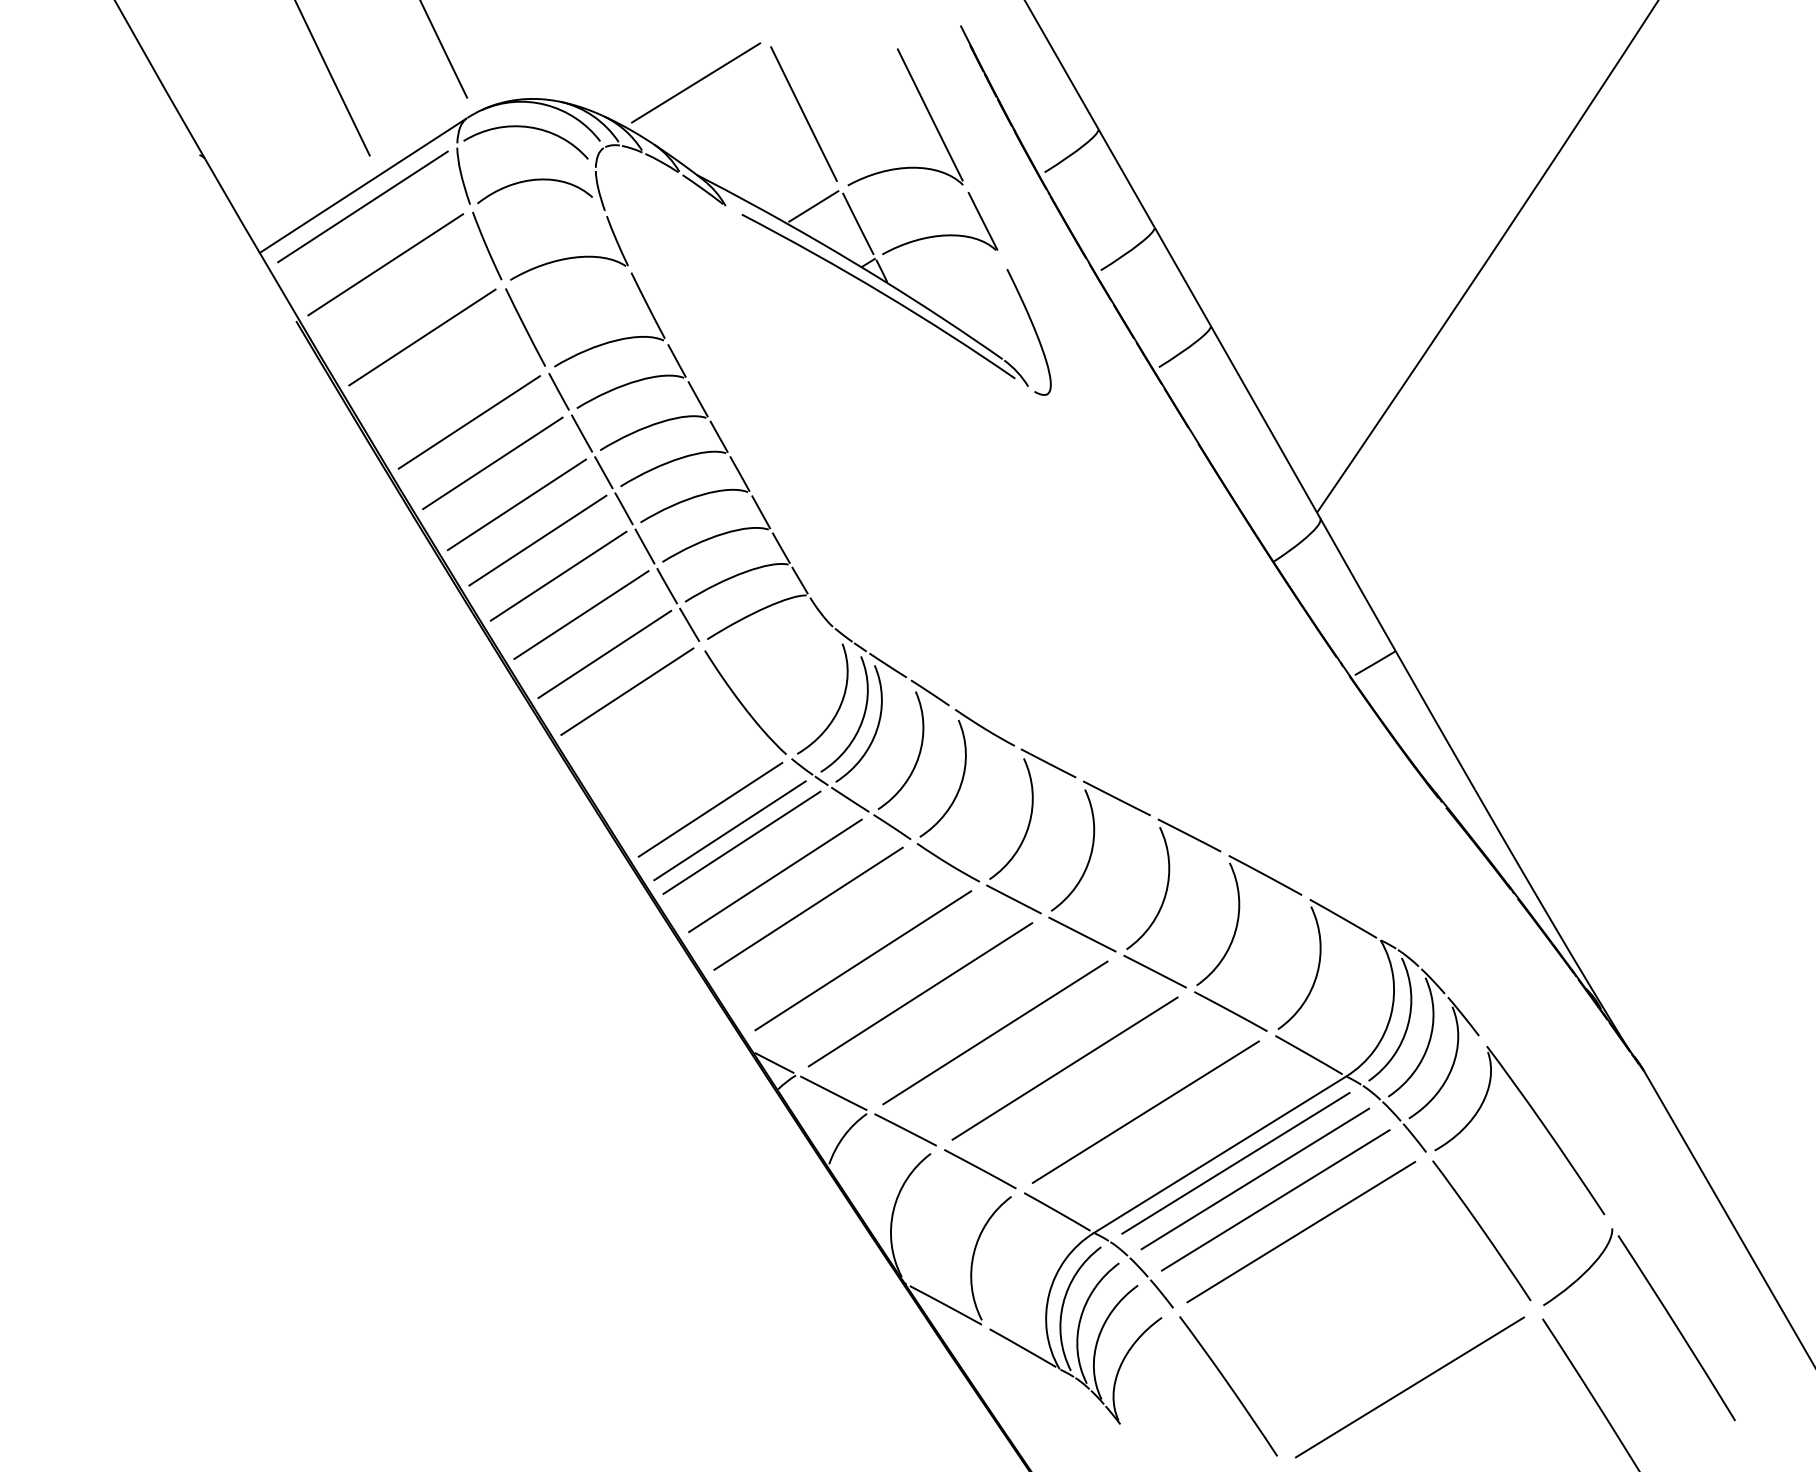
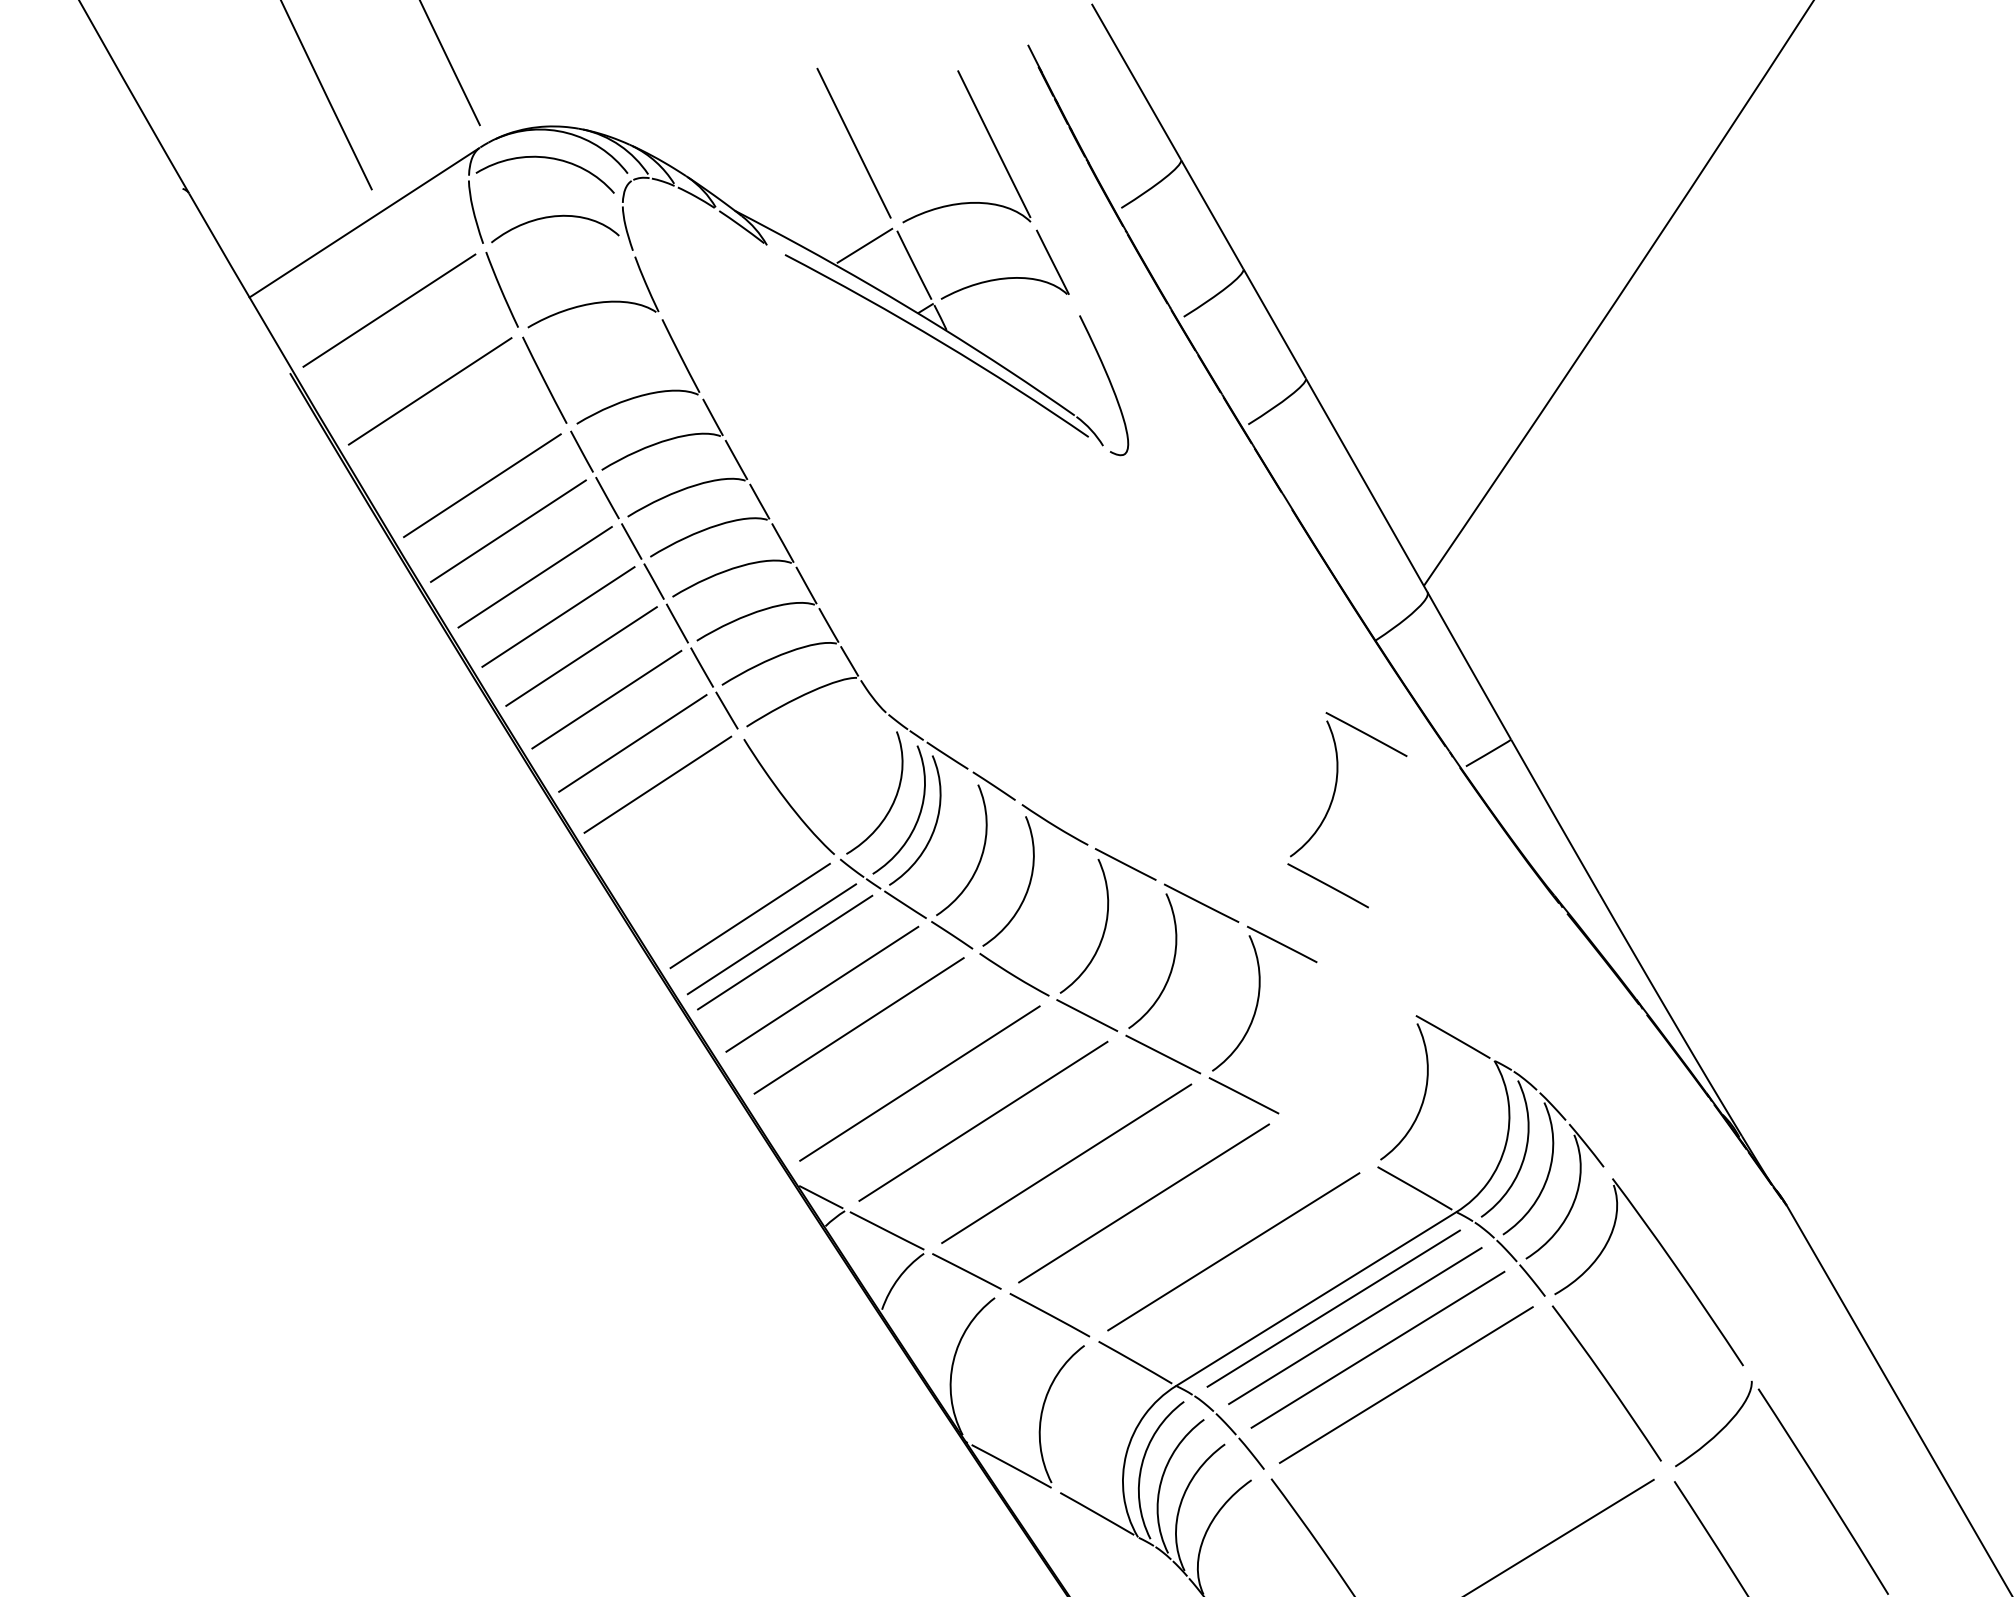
line: (696, 82) -> (734, 108), removed
line: (362, 206) -> (363, 245), removed
part: (1234, 938) -> (1332, 804), moved

